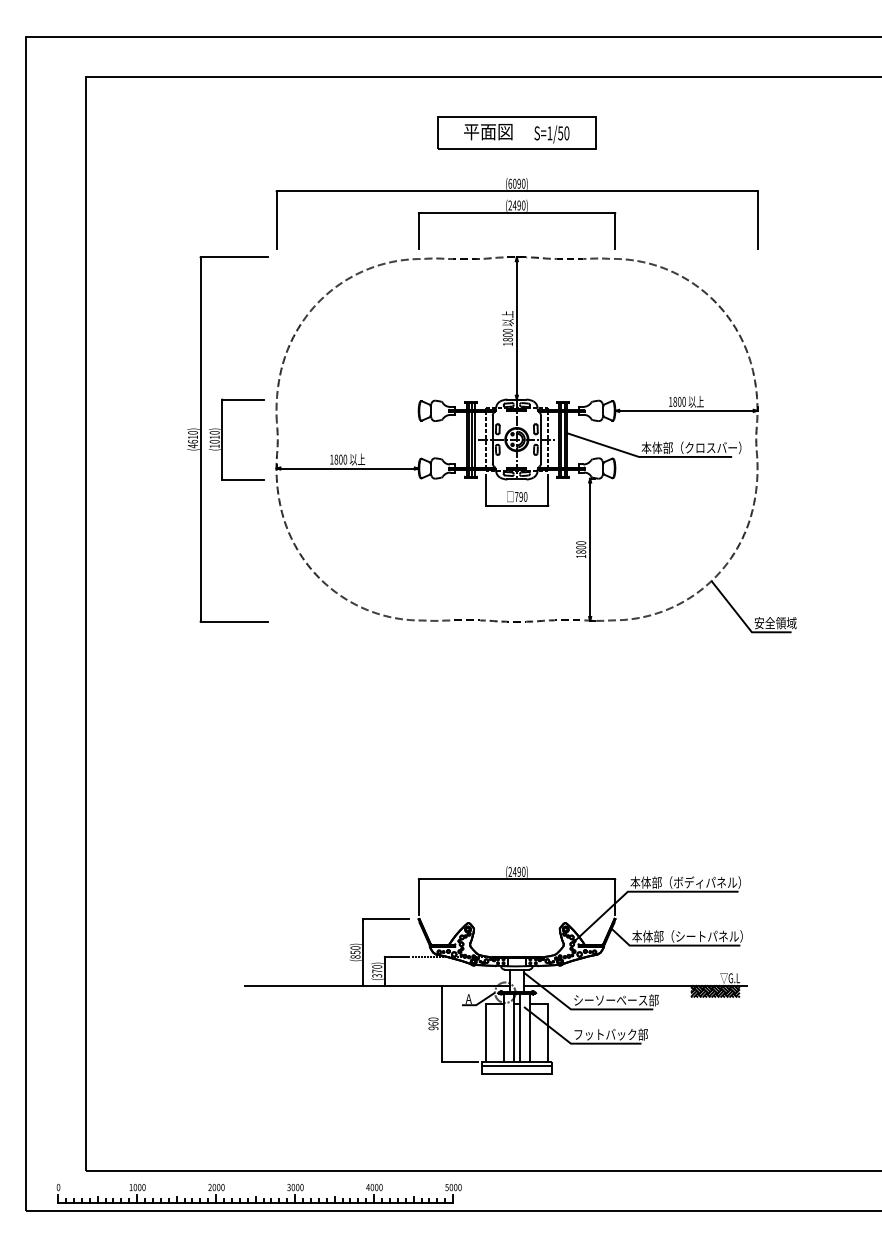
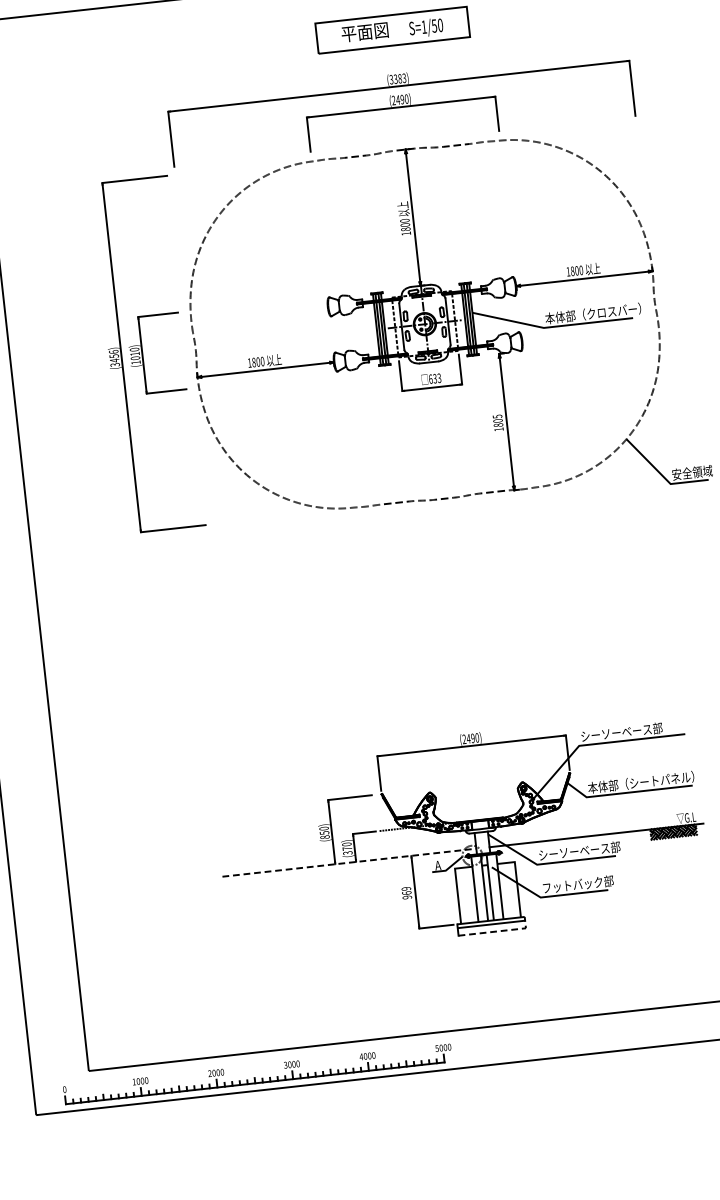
text: (516, 183) -> (397, 78), (6090) -> (3383)
text: (193, 439) -> (114, 358), (4610) -> (3456)
text: (520, 496) -> (434, 378), 790 -> 633
text: (580, 542) -> (496, 416), 1800 -> 1805
text: (685, 882) -> (633, 730), 本体部（ボディパネル） -> シーソーベース部
line: (378, 985) -> (350, 862), solid -> dashed
text: (433, 1019) -> (406, 888), 960 -> 969
line: (523, 1073) -> (498, 931), solid -> dashed

